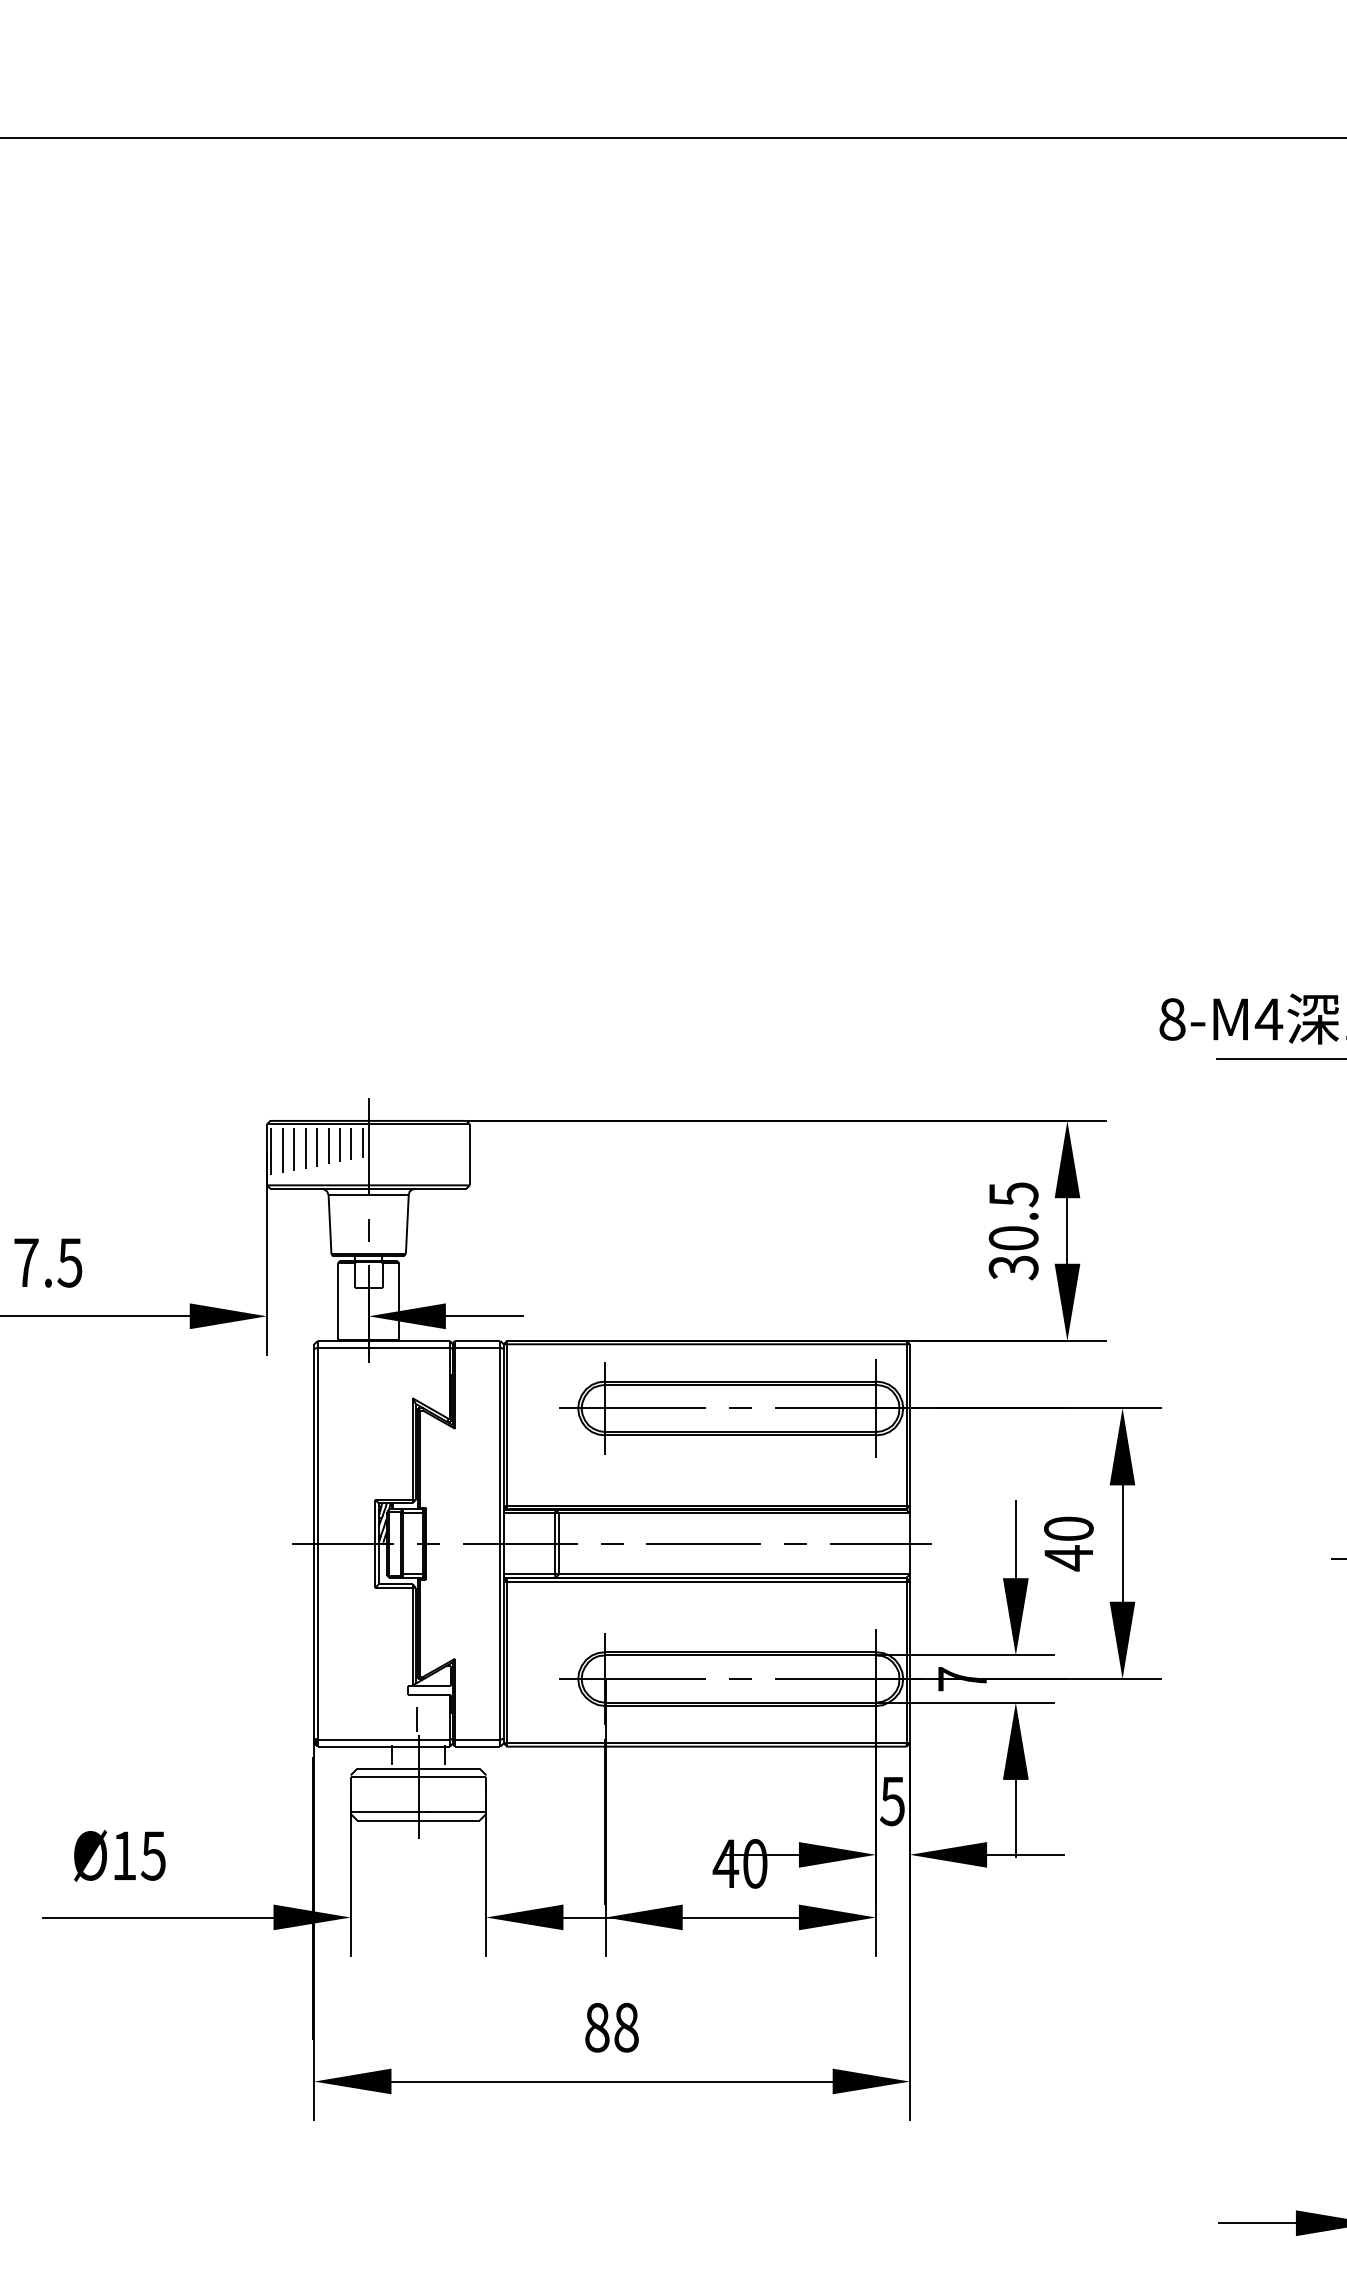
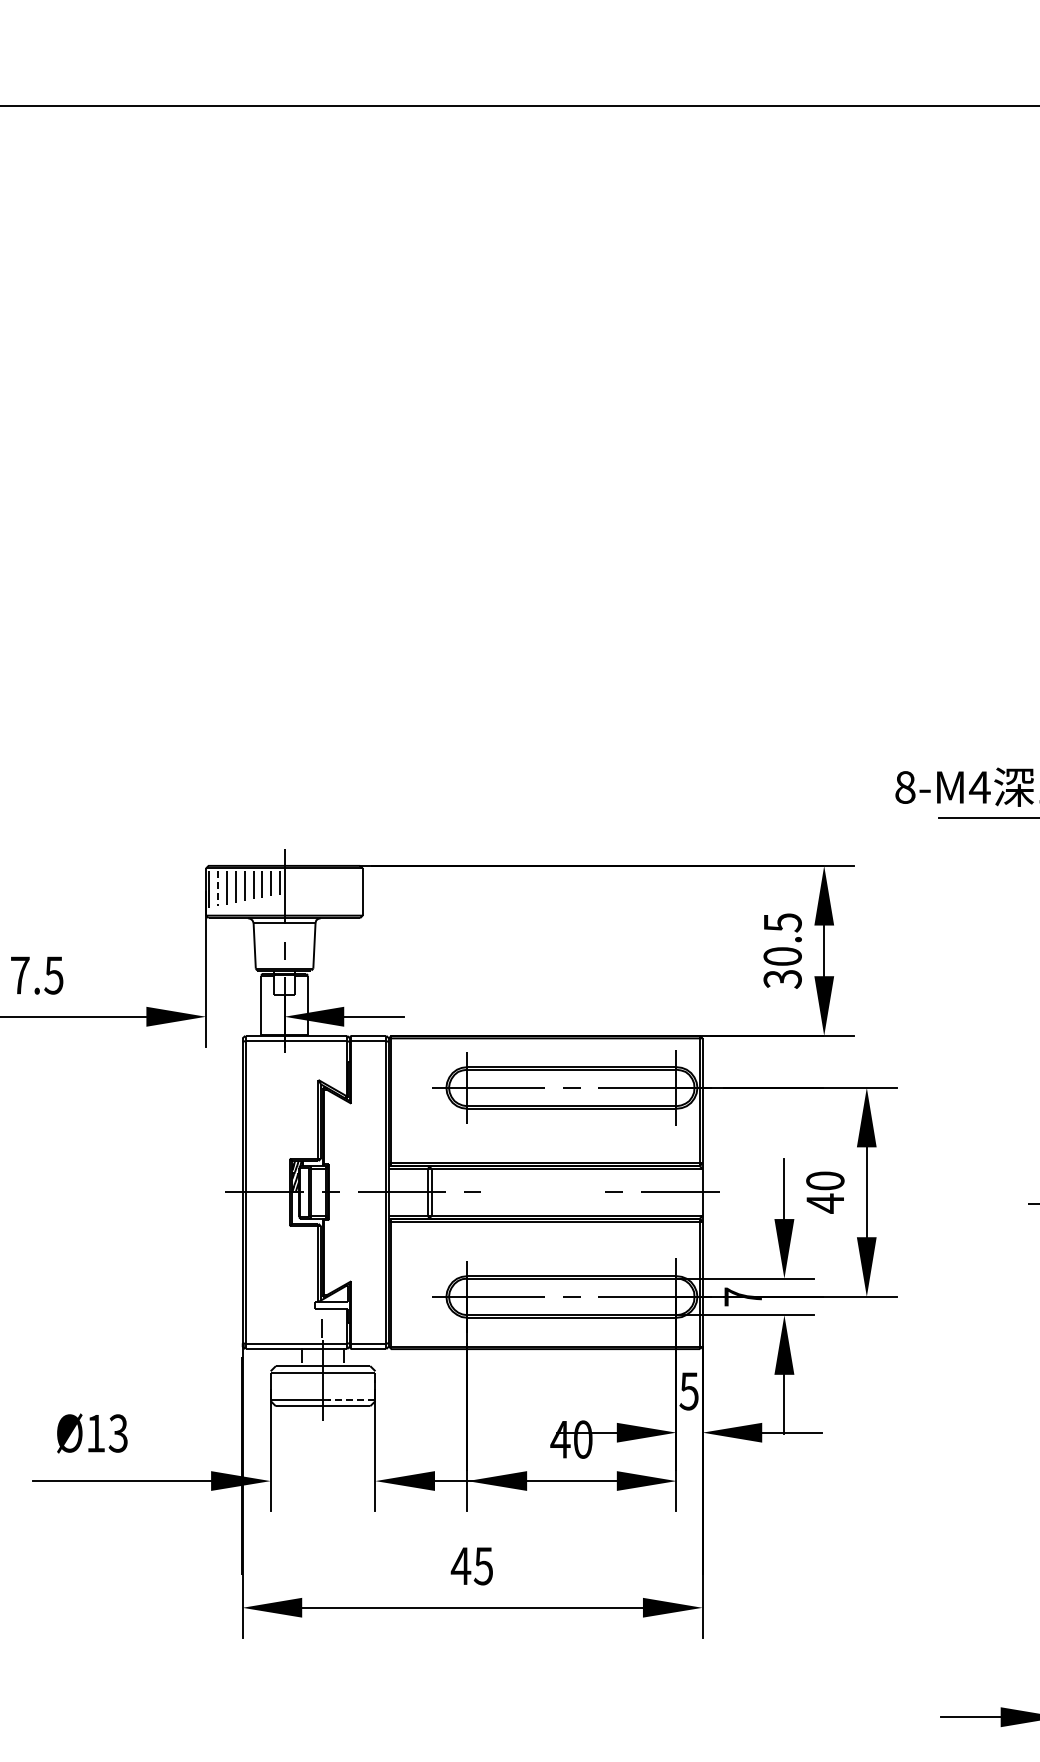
line: (283, 1150) -> (218, 888), solid -> dashed
line: (703, 1542) -> (543, 1191), removed
line: (455, 1811) -> (351, 1399), solid -> dashed
text: (153, 1855) -> (118, 1433), Ø15 -> Ø13
text: (610, 2028) -> (471, 1566), 88 -> 45

